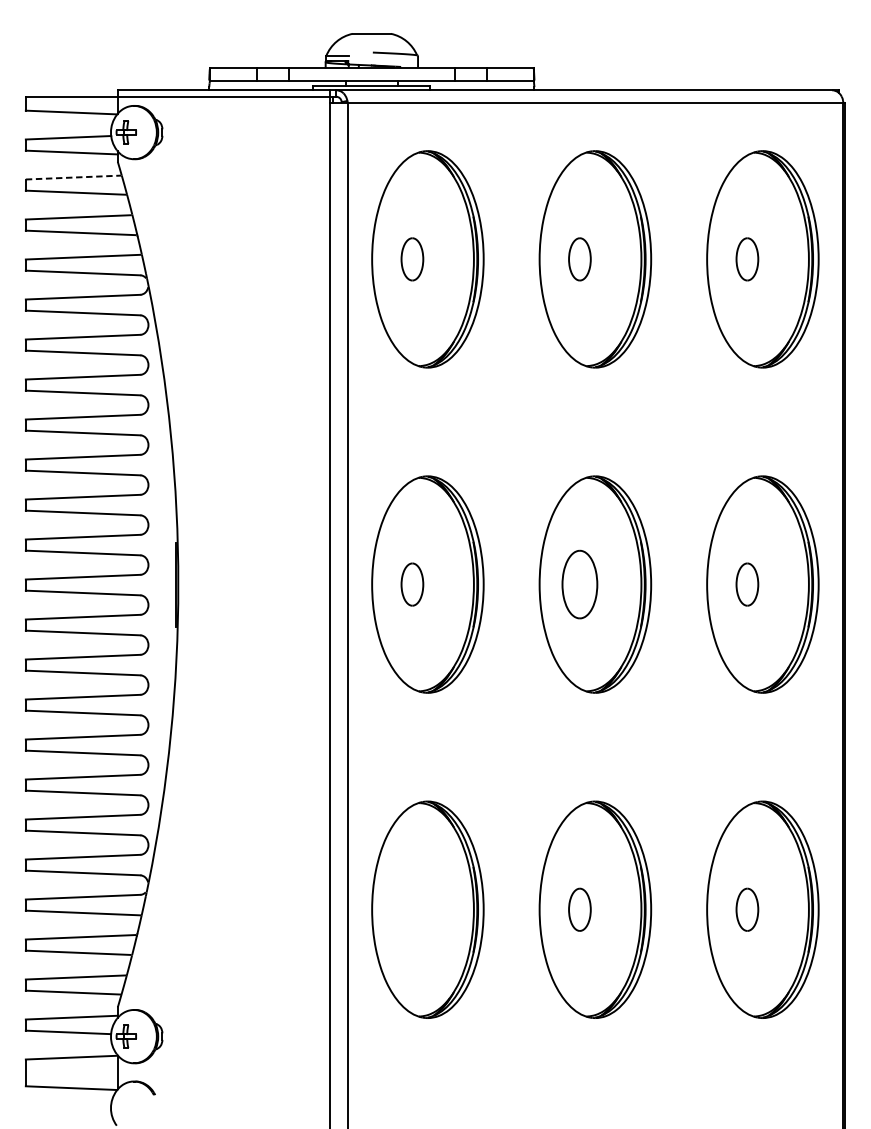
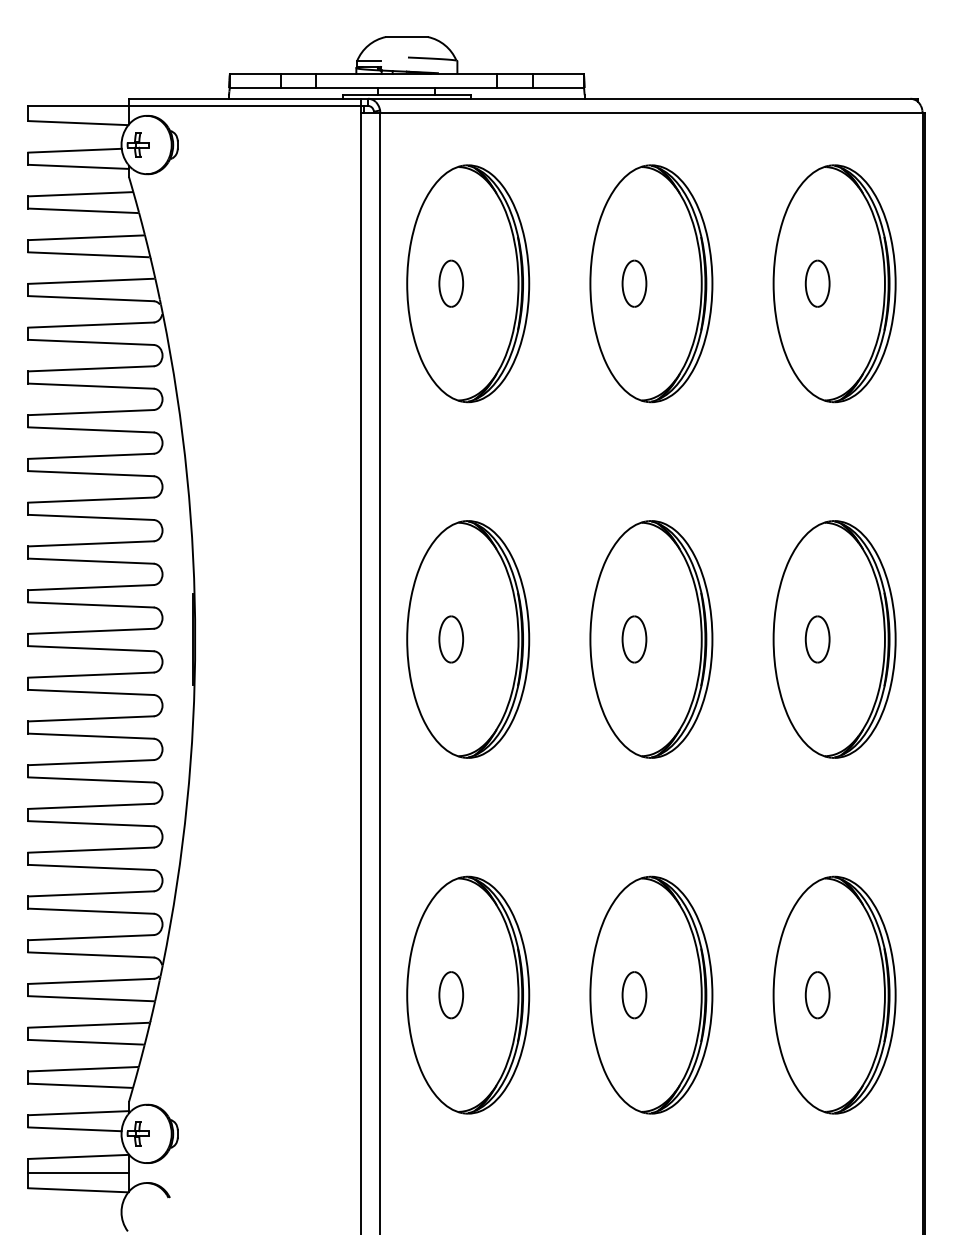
line: (74, 177) -> (81, 194), dashed -> solid
part: (579, 584) -> (634, 639), size x0.62
part: (412, 910) -> (451, 995), added
line: (71, 1072) -> (78, 1173), added

